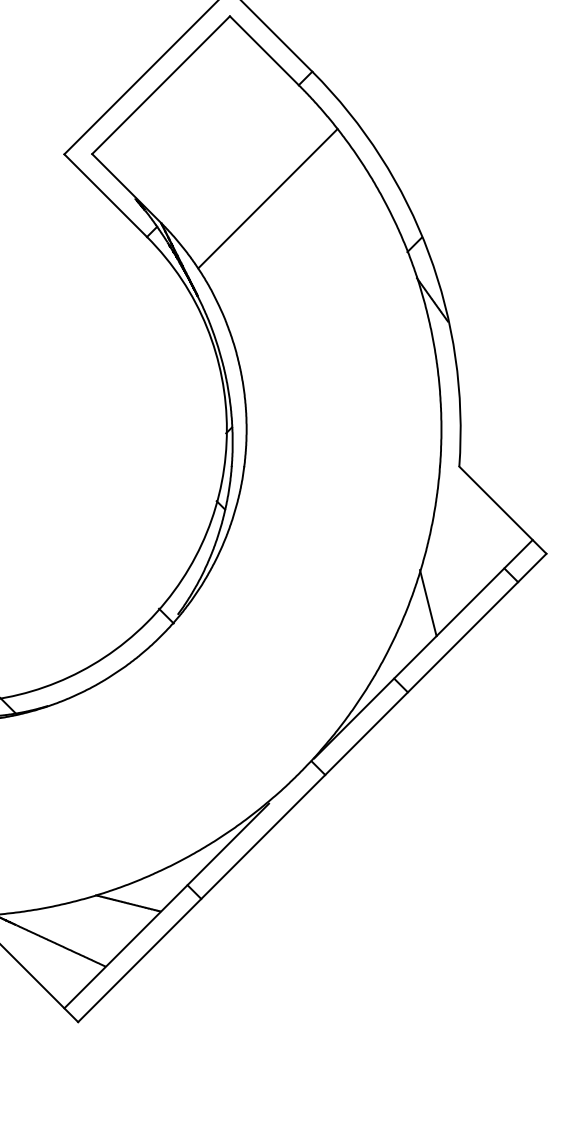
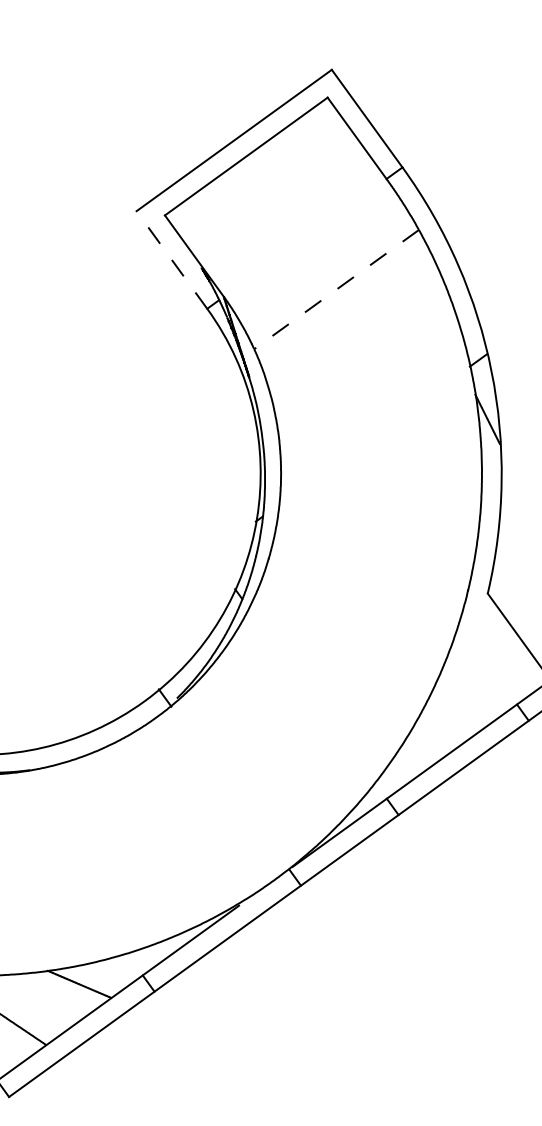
line: (105, 195) -> (171, 259), solid -> dashed
line: (267, 198) -> (336, 289), solid -> dashed
line: (428, 603) -> (434, 727), removed

